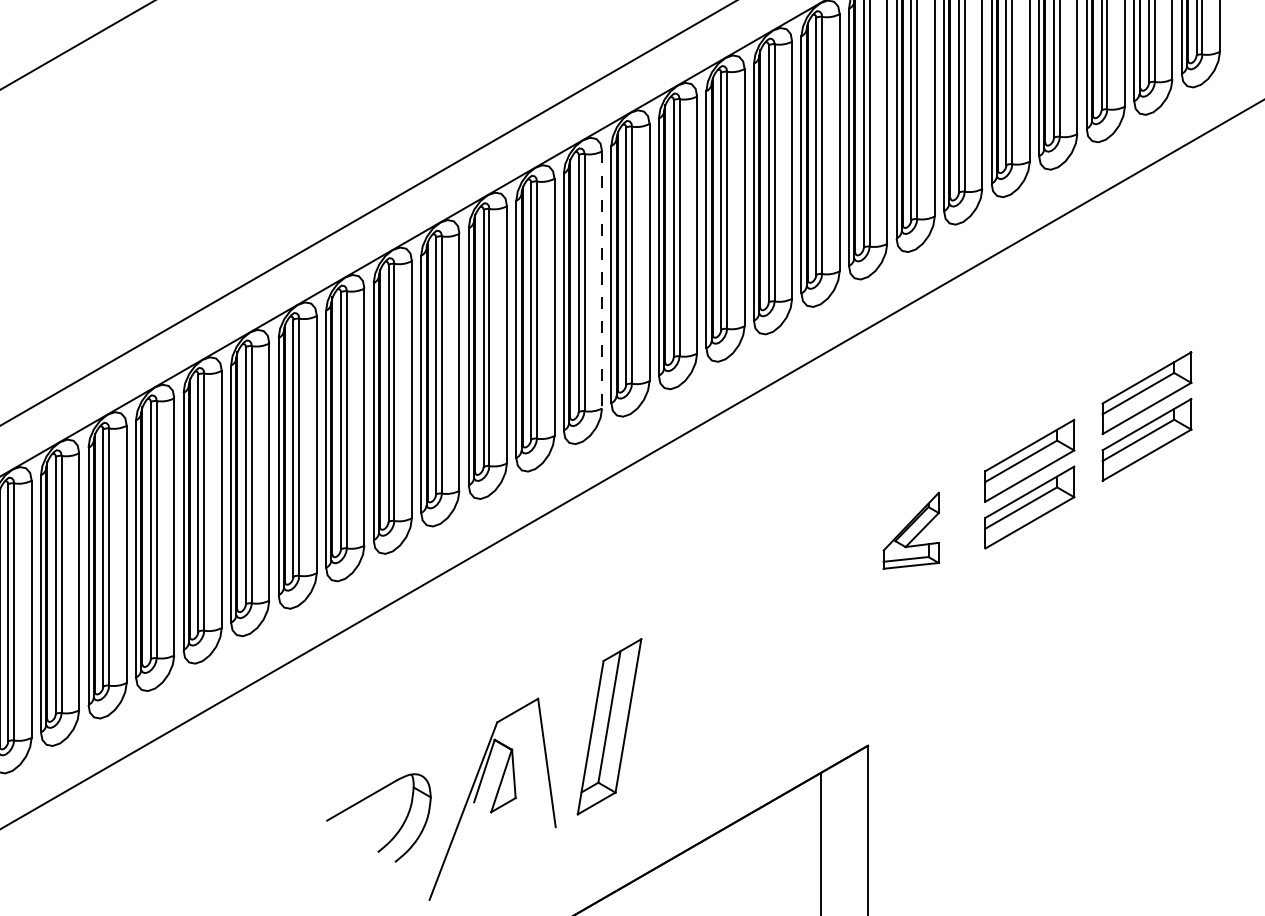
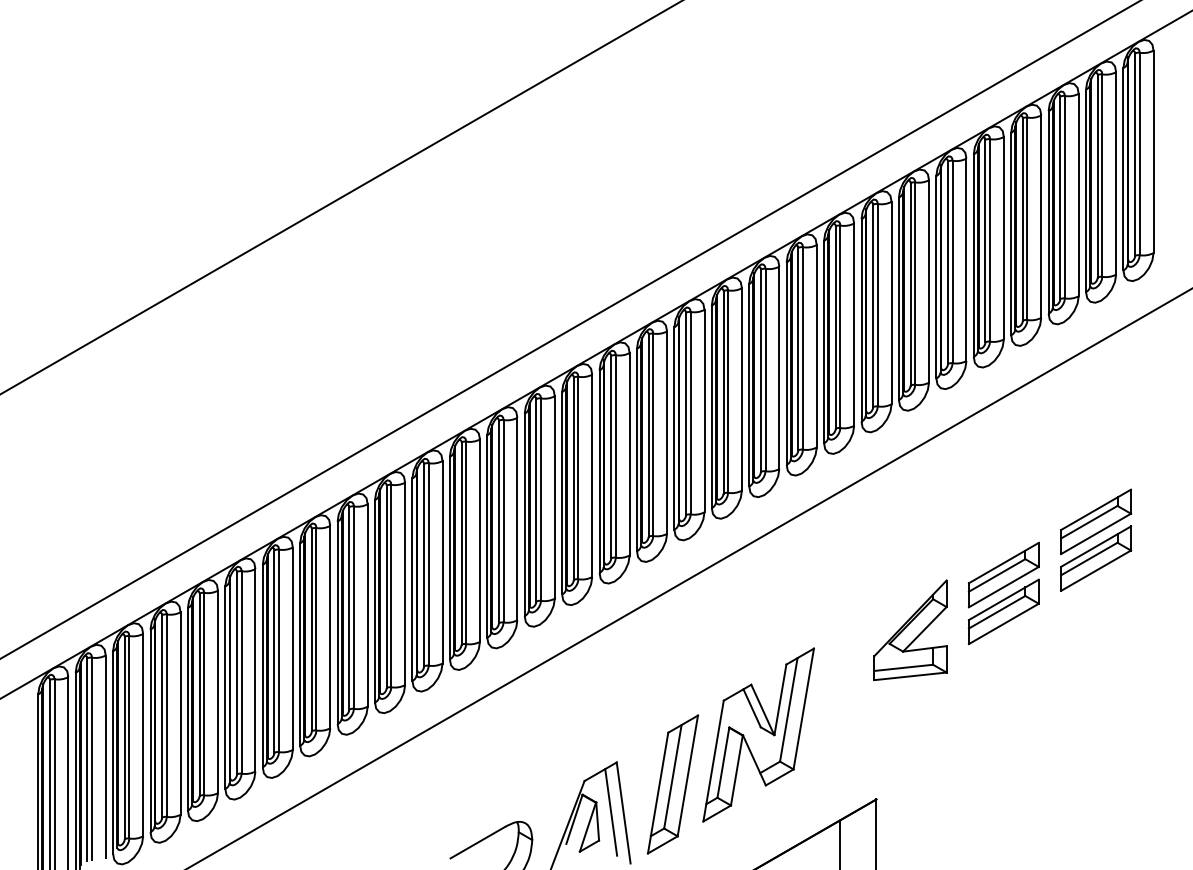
line: (602, 280) -> (667, 433), dashed -> solid
part: (911, 529) -> (910, 629), size x1.67
part: (718, 663) -> (758, 734), added
line: (531, 762) -> (611, 812), added

